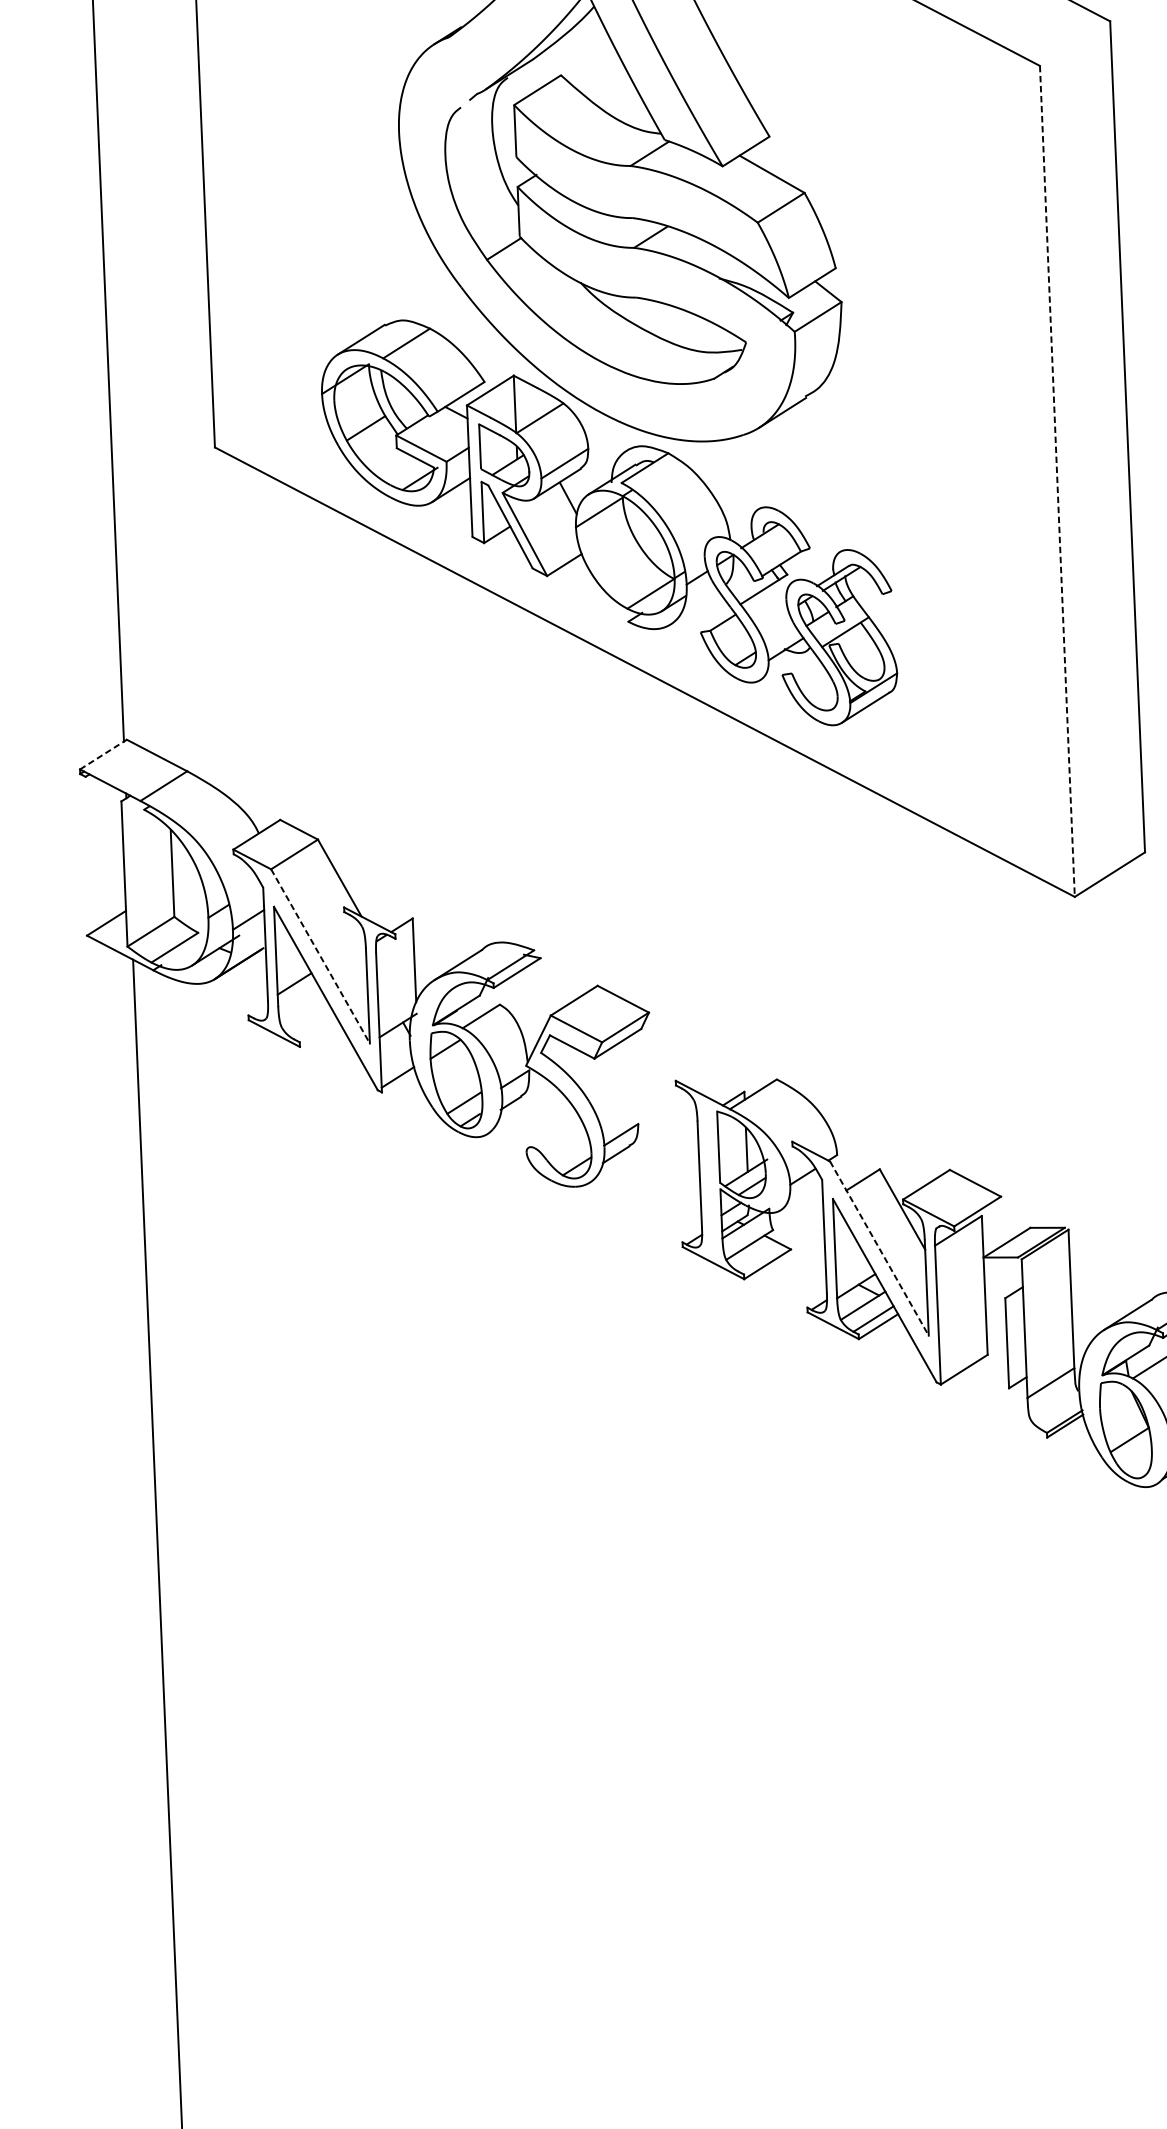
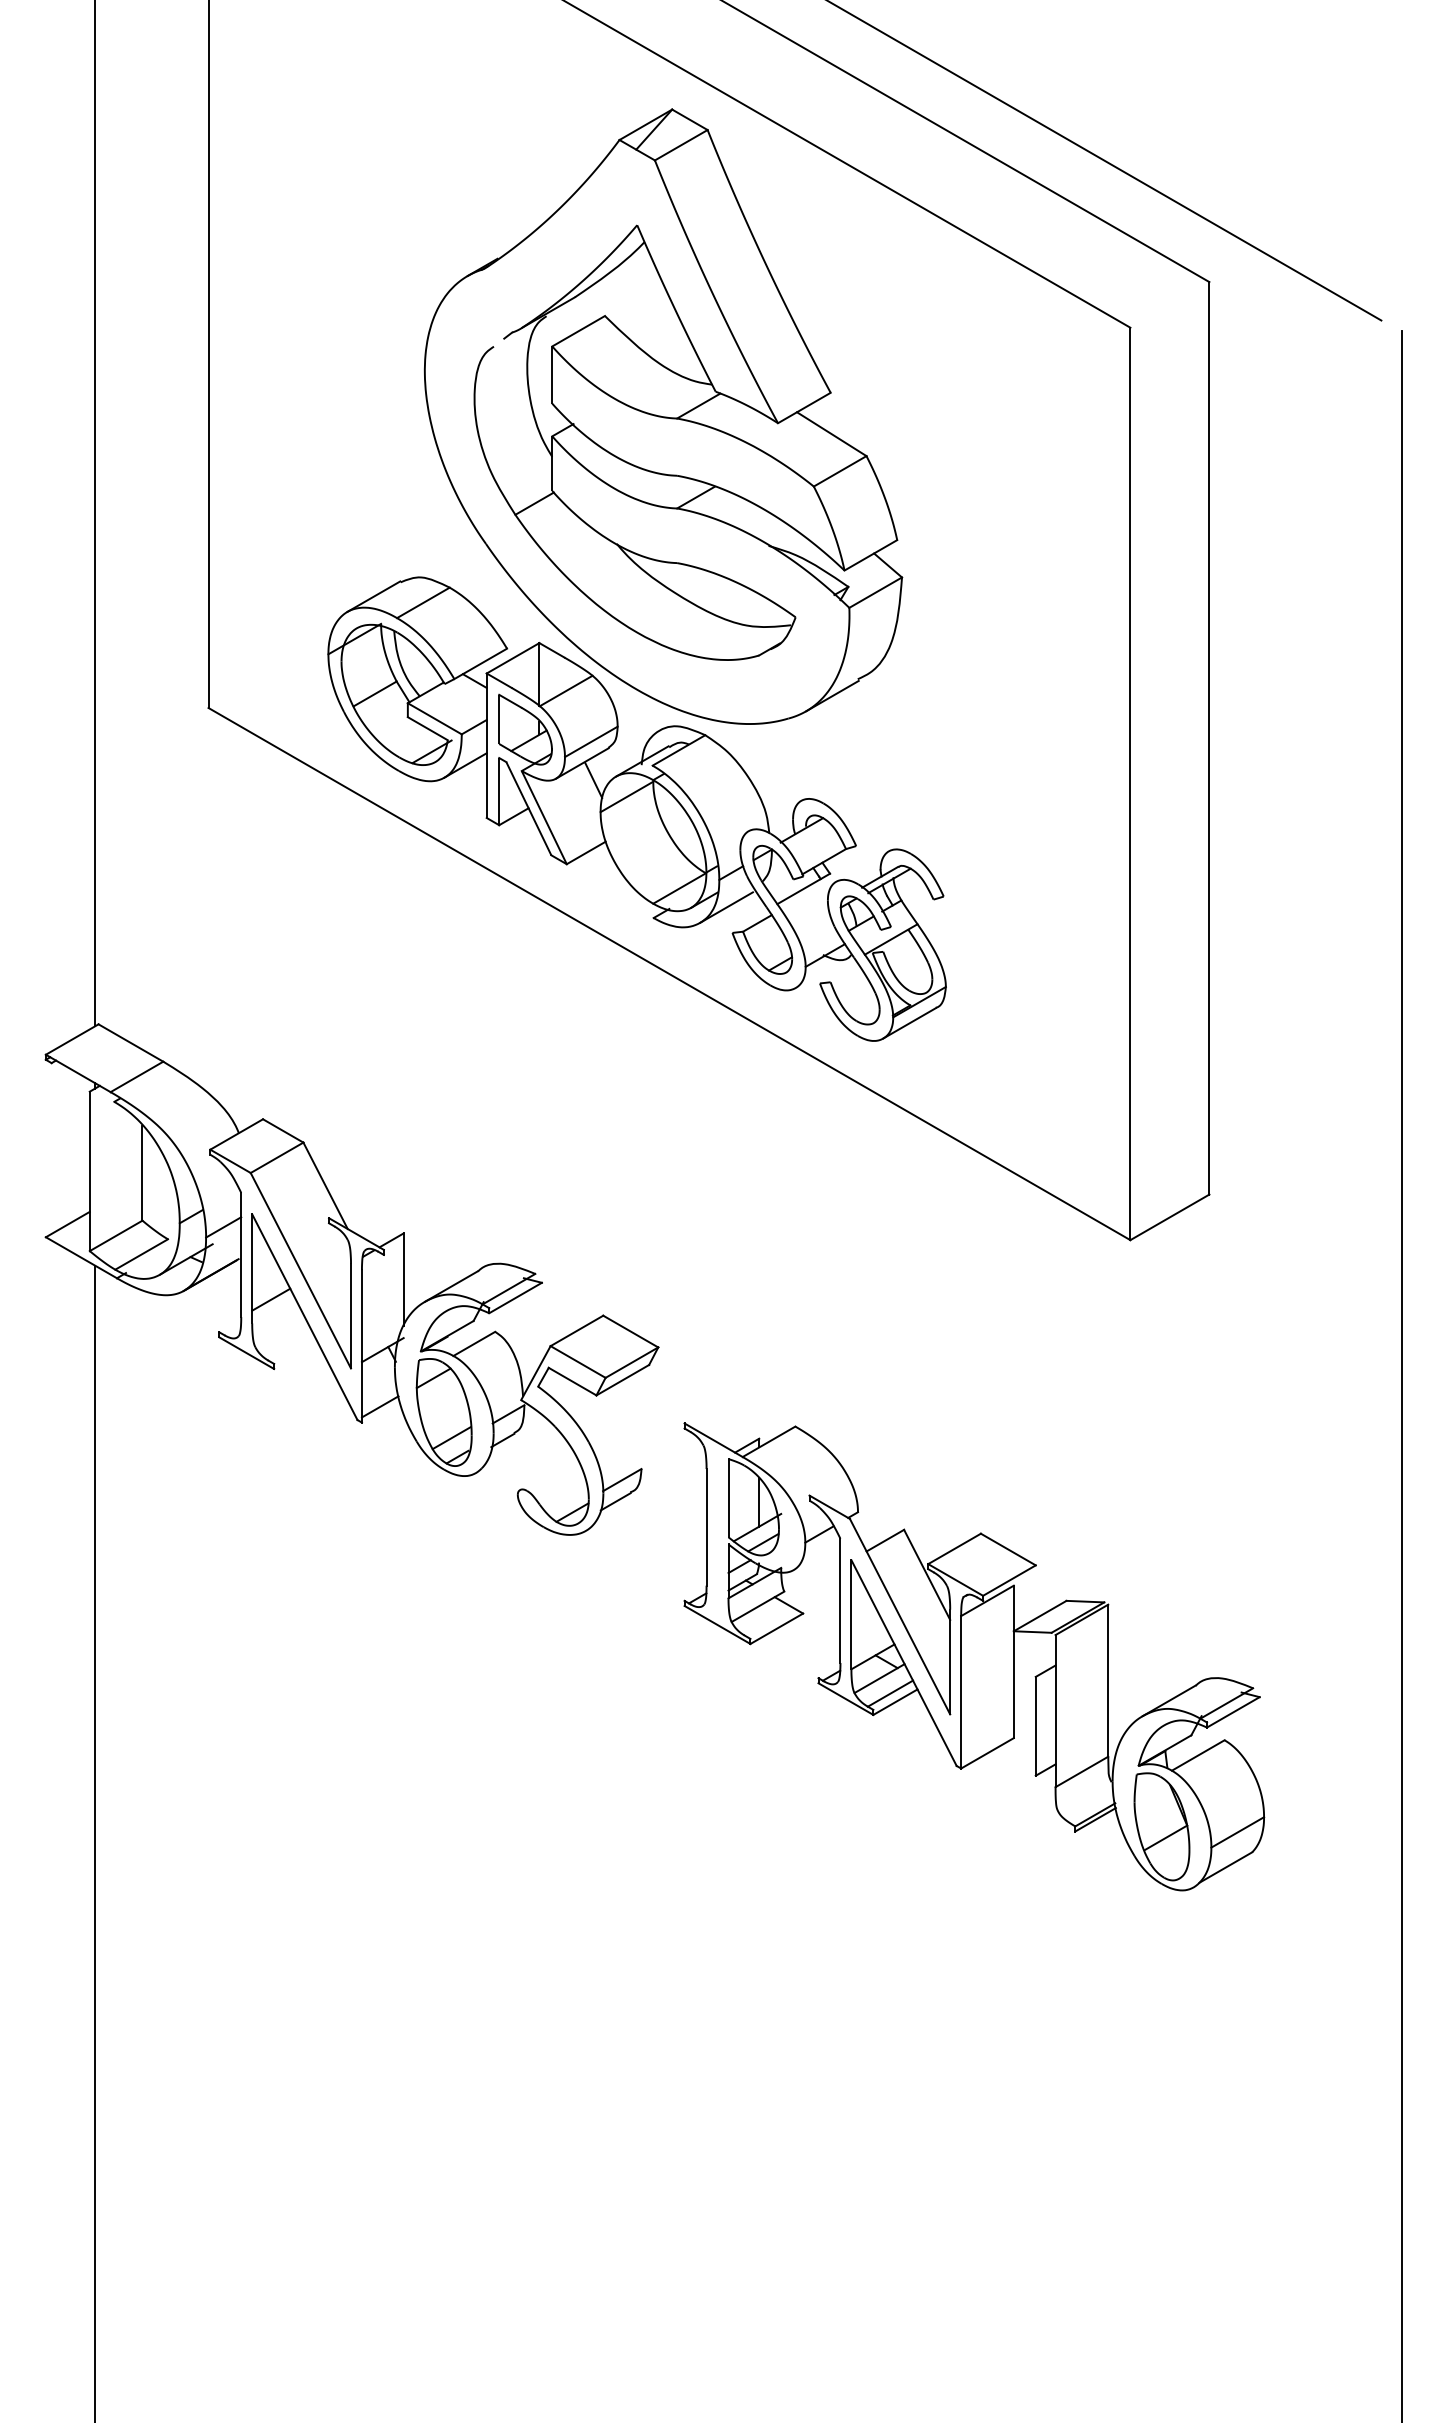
line: (1057, 481) -> (1130, 784), dashed -> solid
line: (694, 609) -> (726, 907), added
line: (103, 754) -> (72, 1039), dashed -> solid
line: (320, 956) -> (300, 1270), dashed -> solid
line: (879, 1248) -> (900, 1616), dashed -> solid

